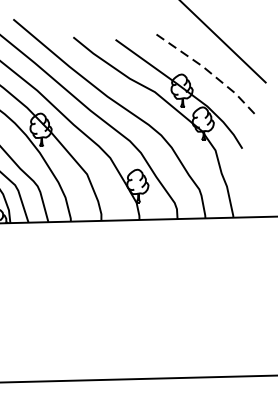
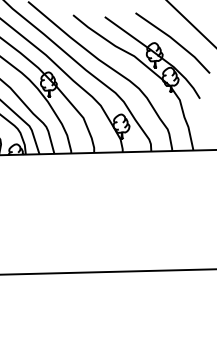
line: (209, 72) -> (175, 41), dashed -> solid

